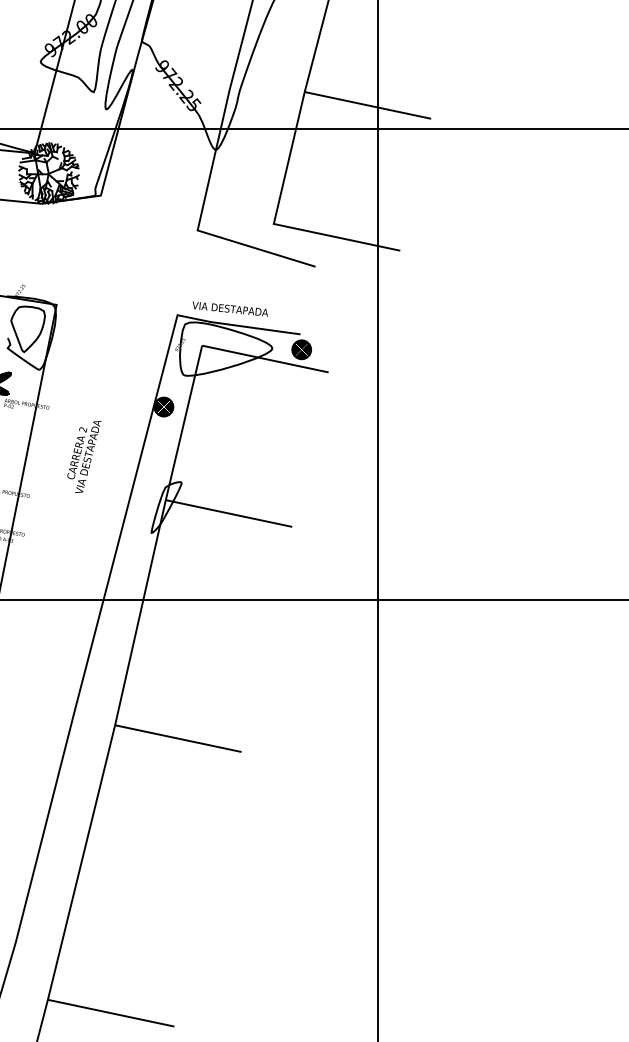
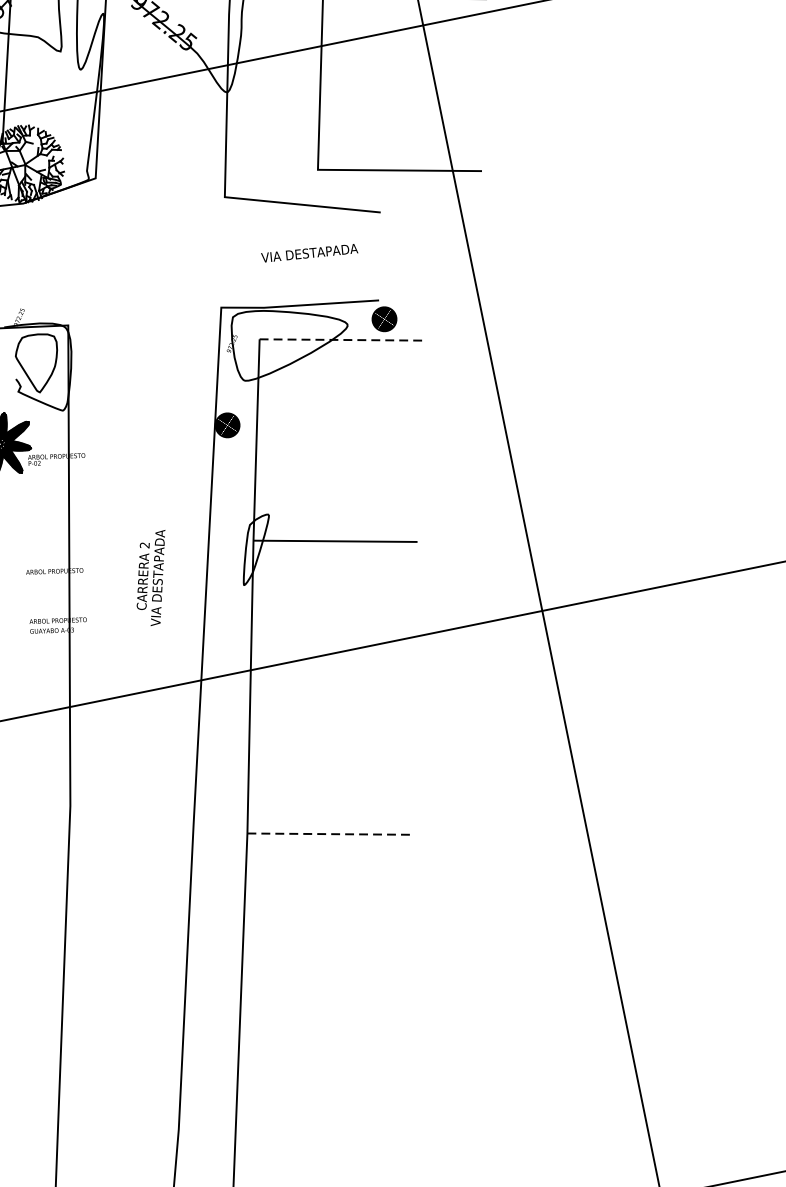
text: (229, 308) -> (308, 252), moved
line: (265, 359) -> (341, 340), solid -> dashed
text: (84, 456) -> (153, 578), moved
line: (178, 738) -> (329, 833), solid -> dashed

